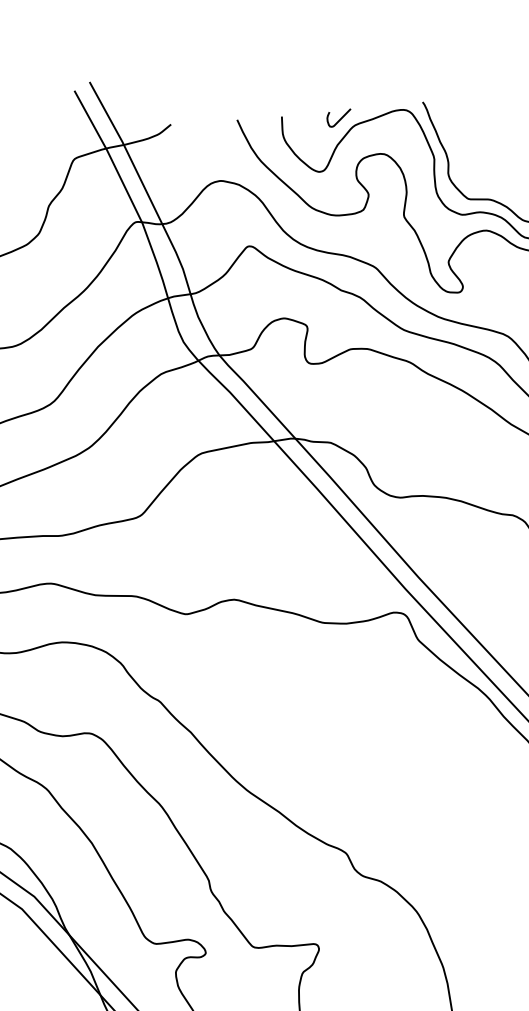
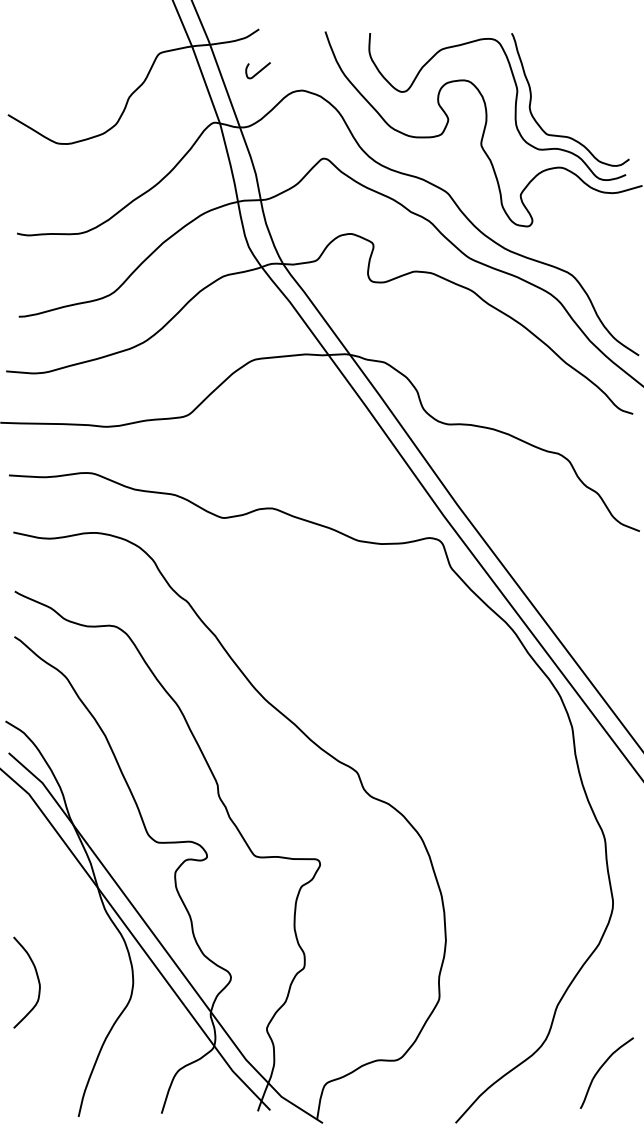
curve: (339, 119) -> (258, 71), moved

